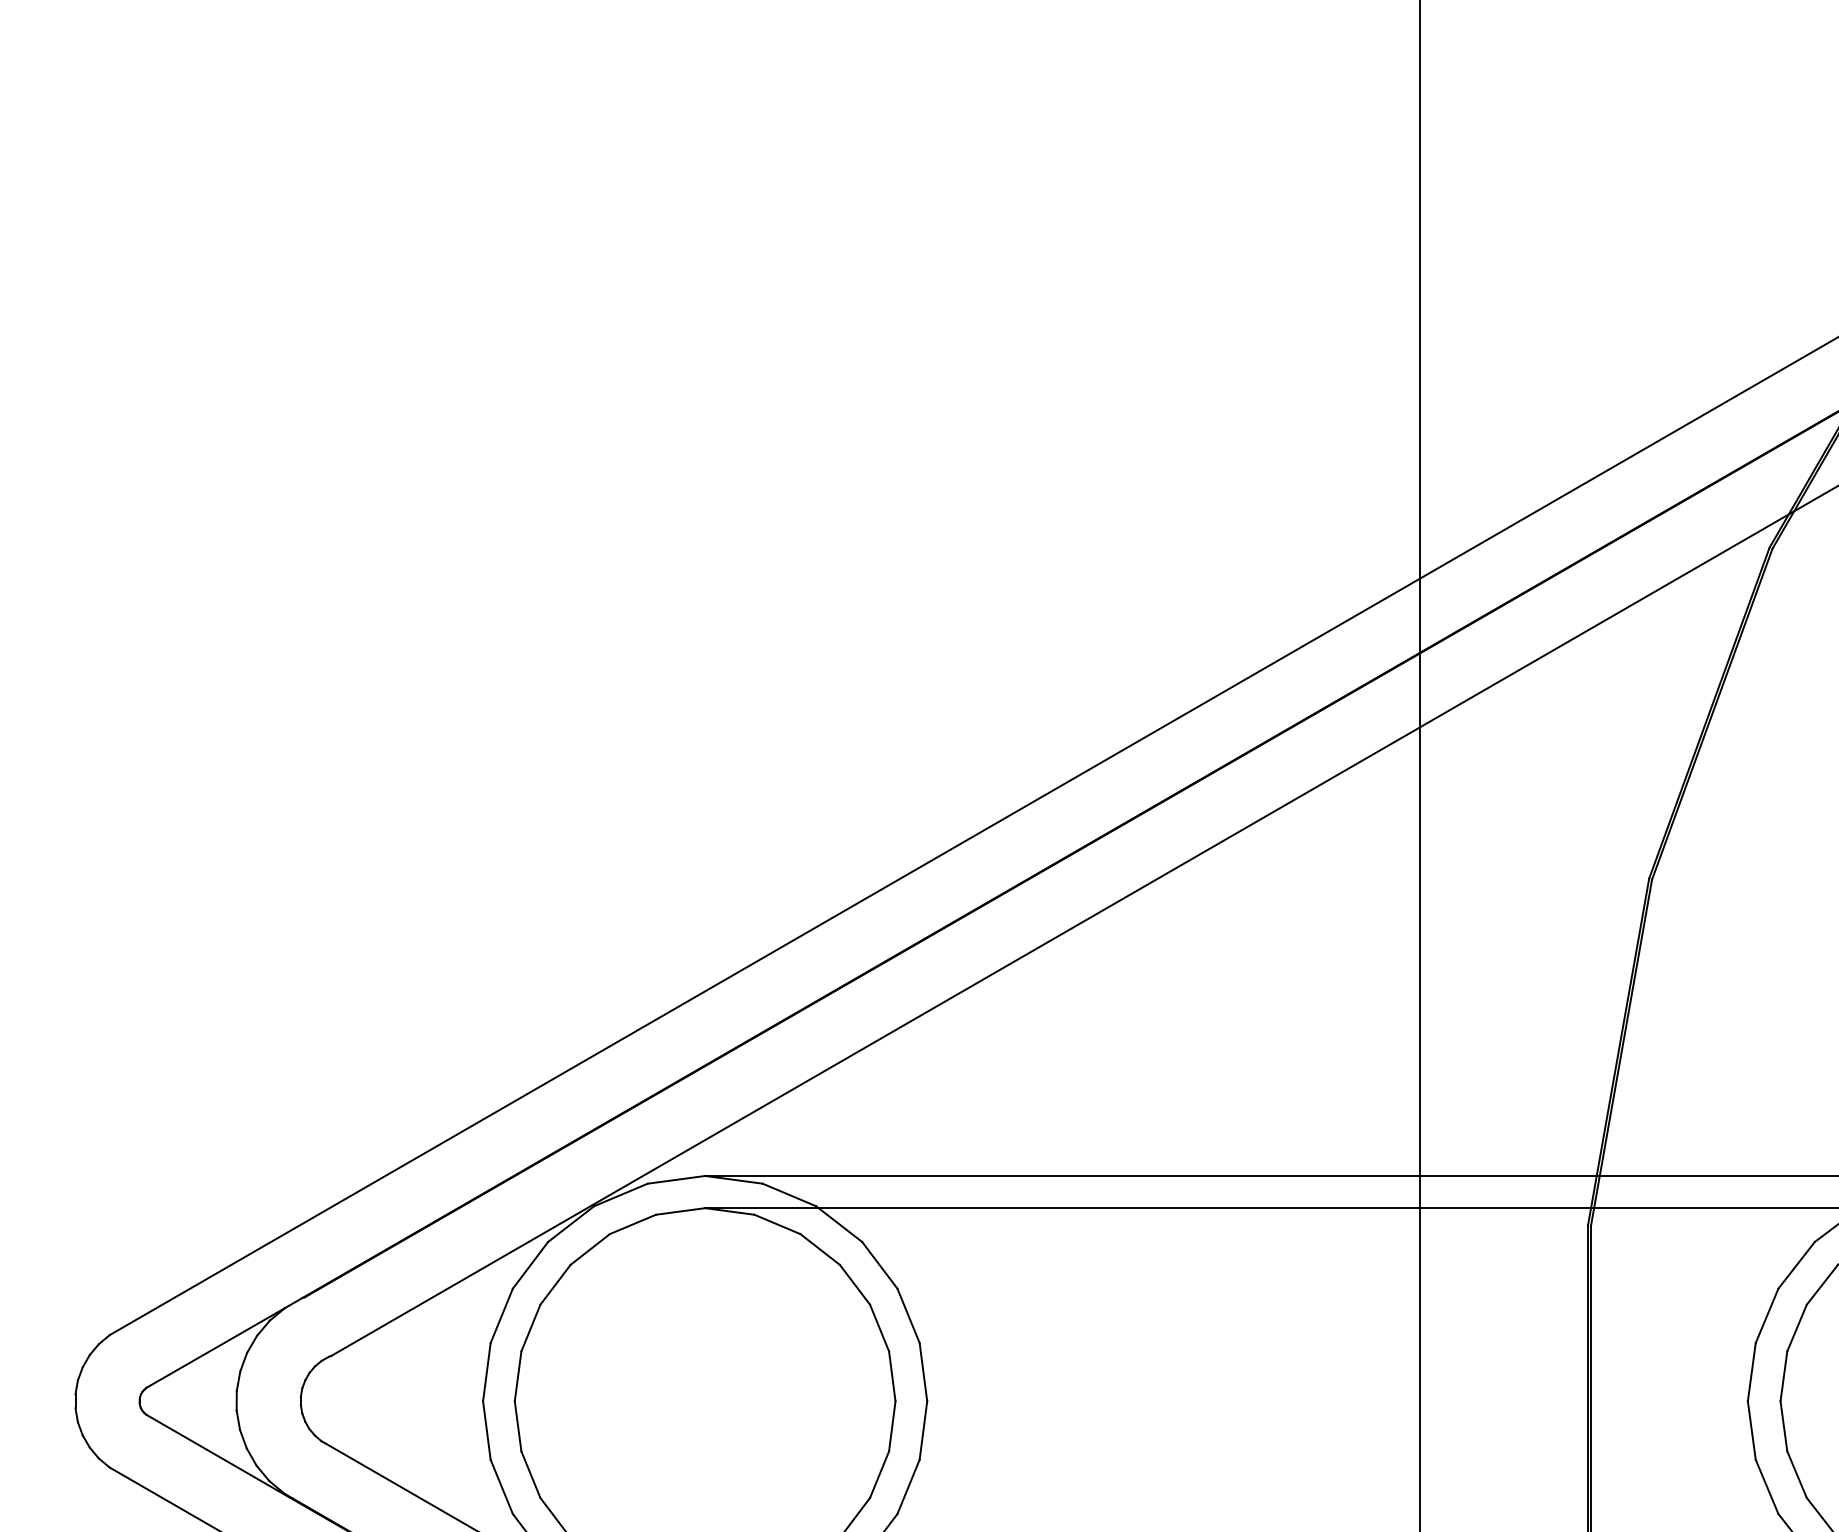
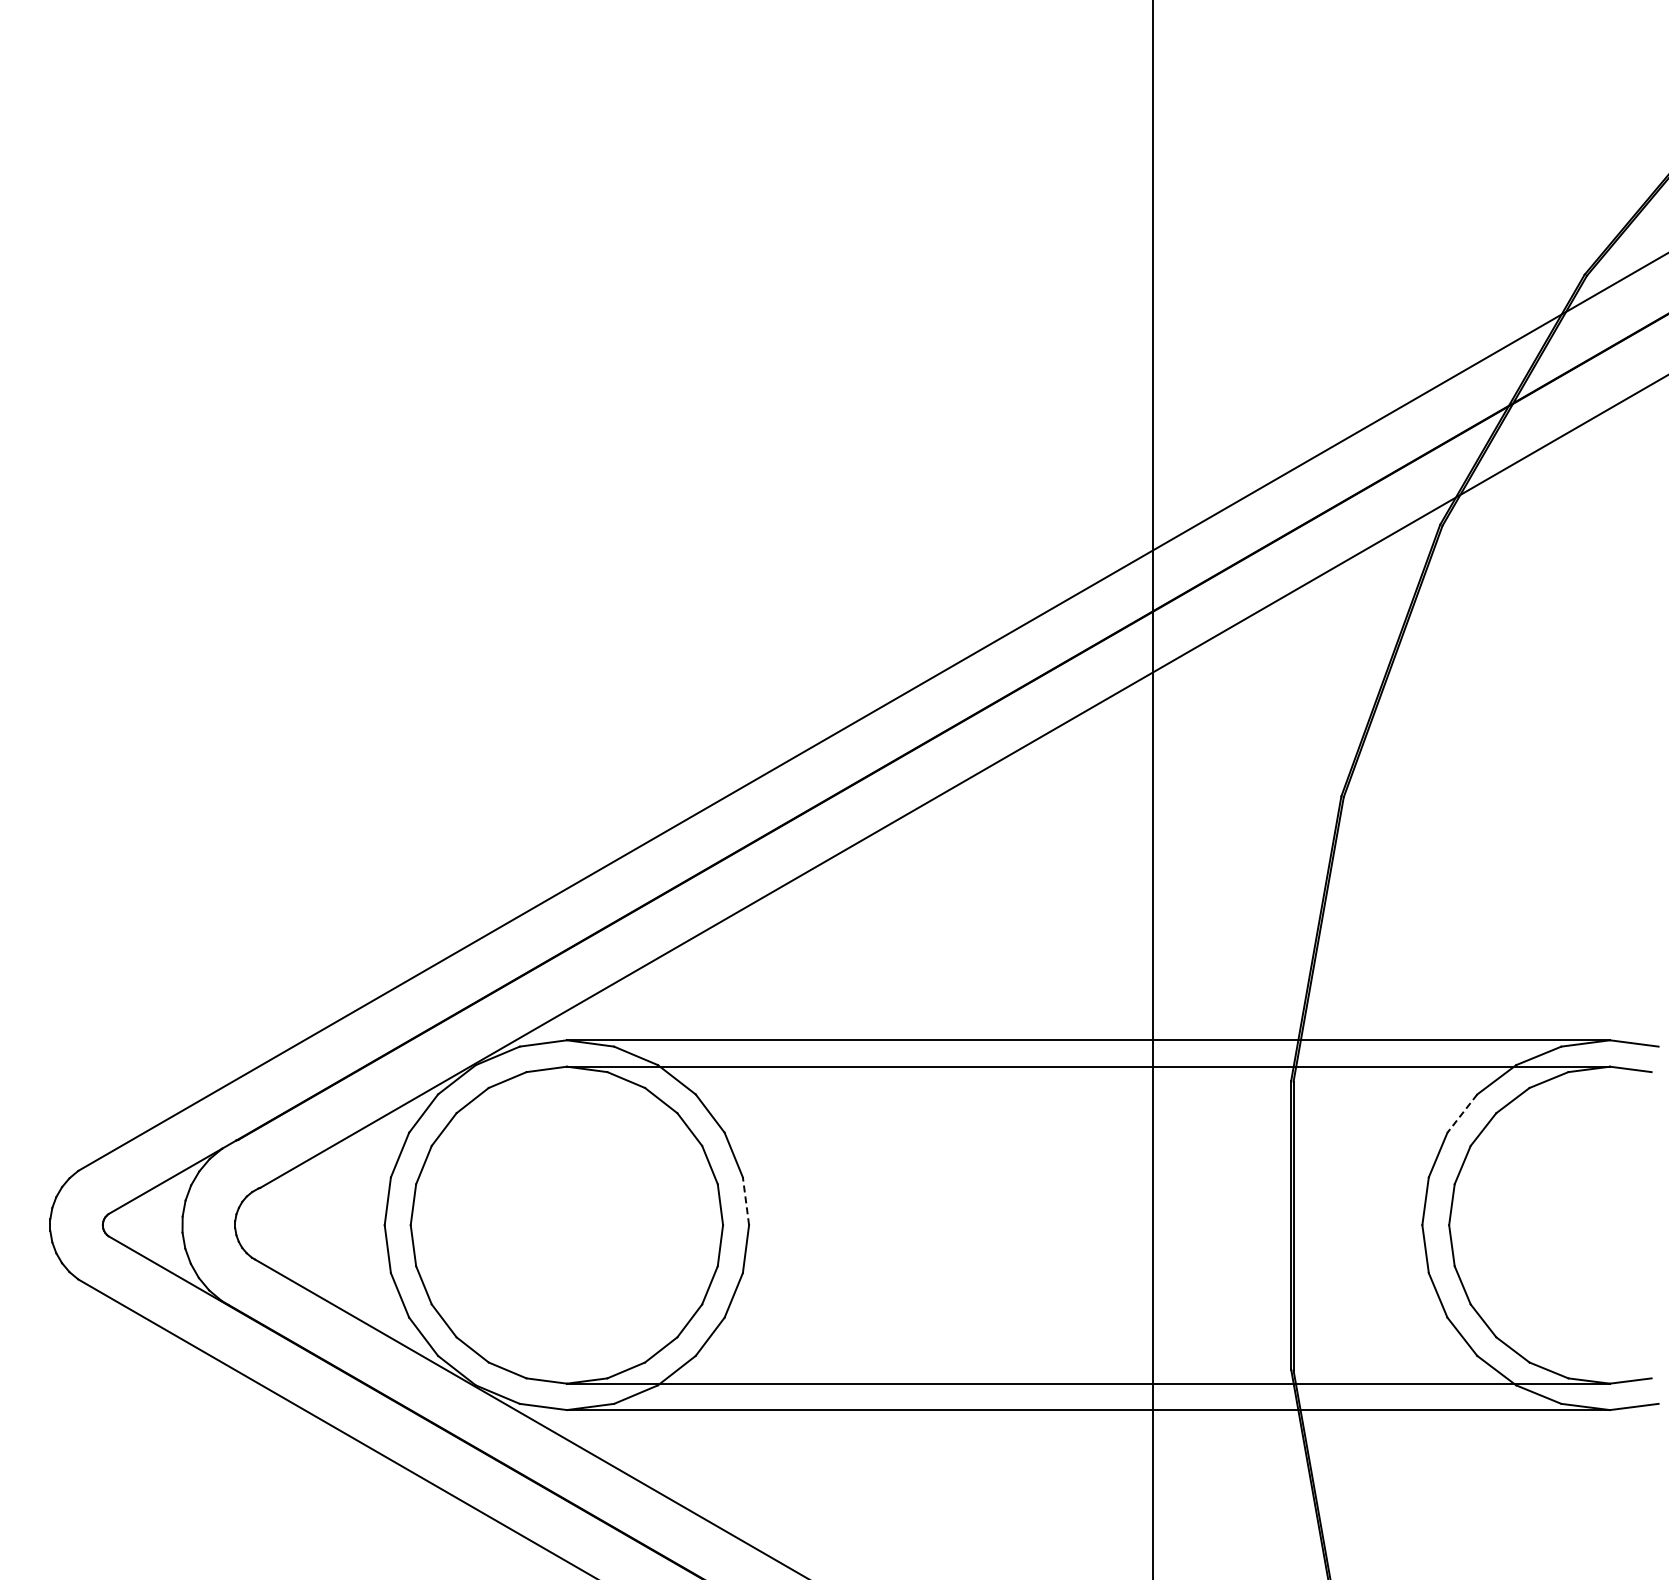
line: (1796, 1265) -> (1462, 1113), solid -> dashed
line: (922, 1371) -> (745, 1200), solid -> dashed

